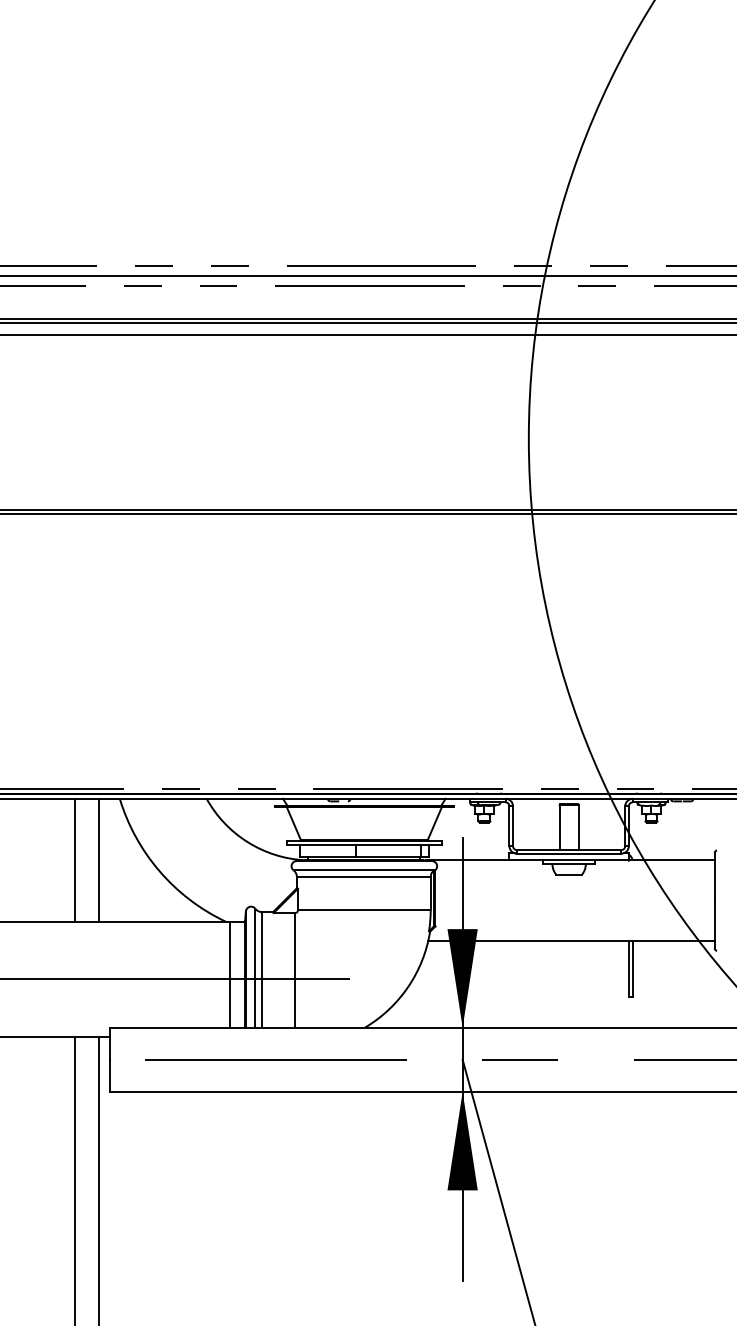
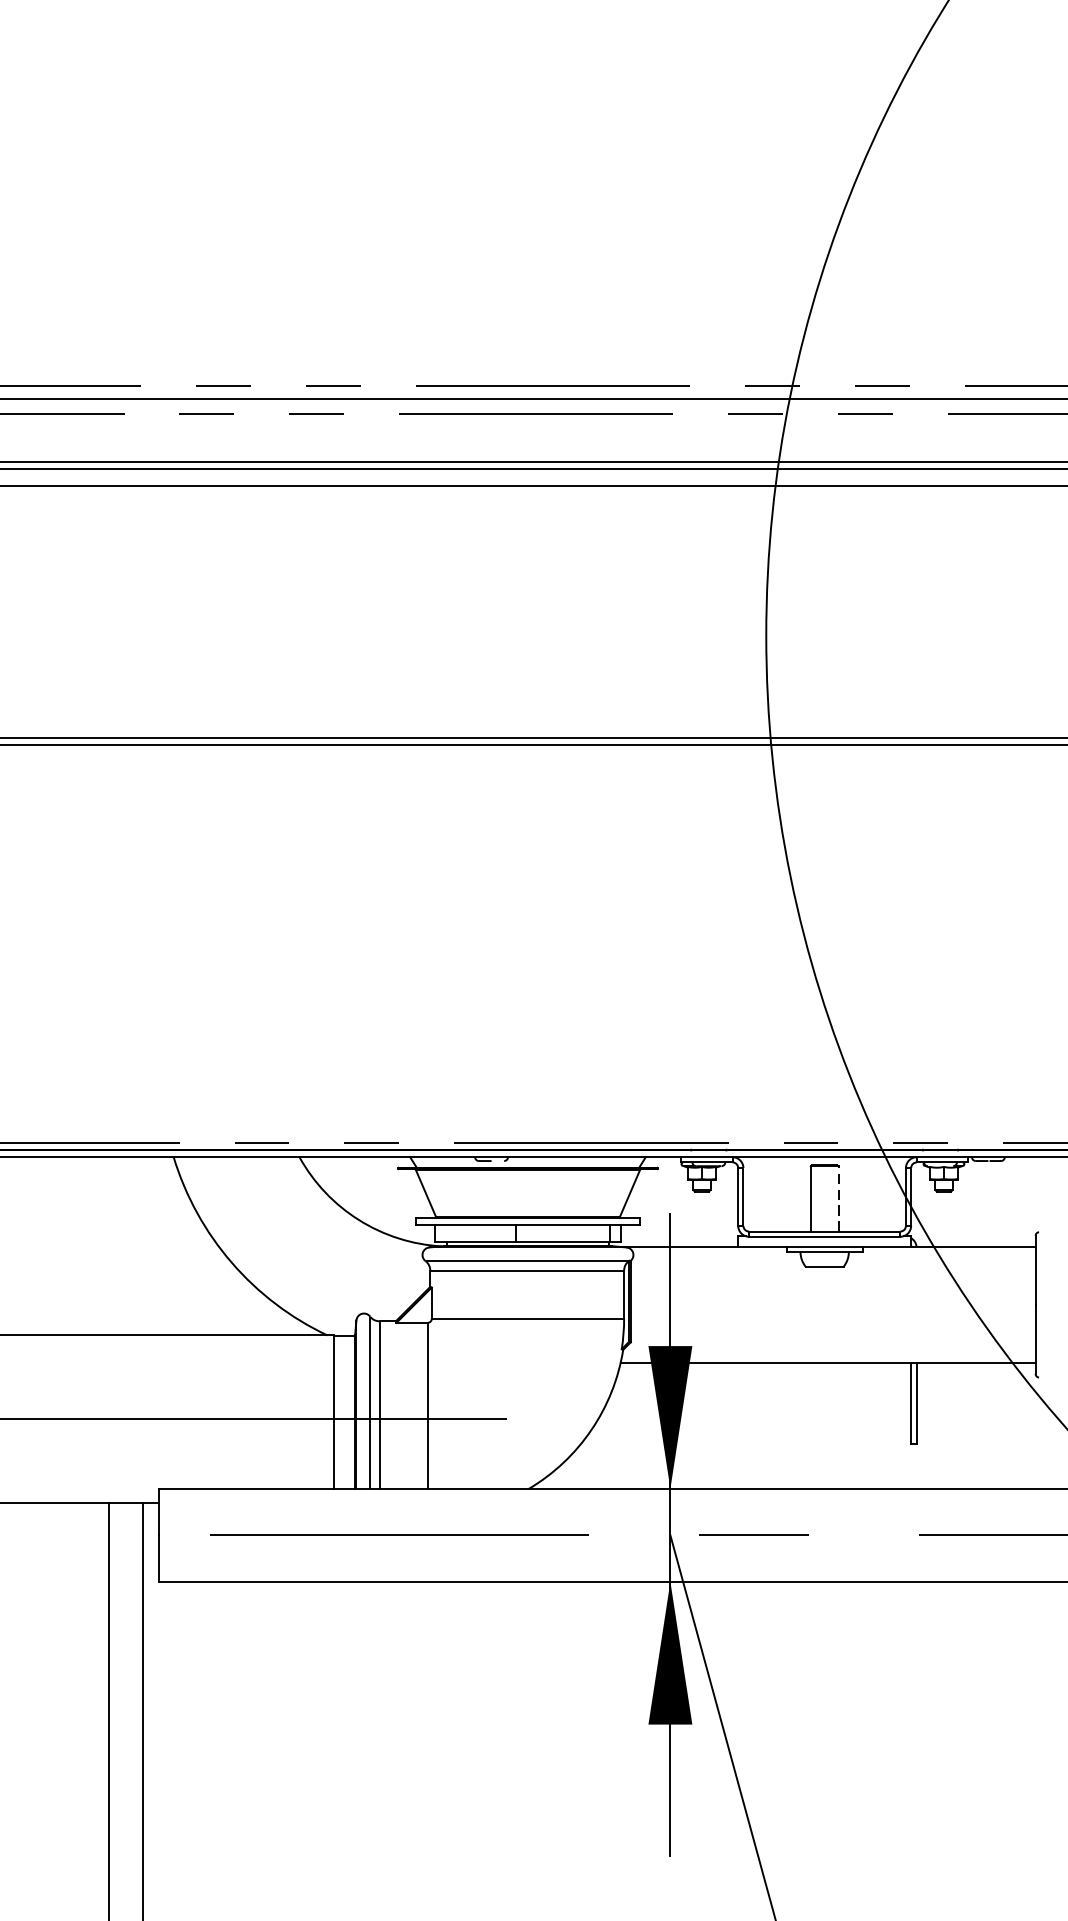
line: (578, 827) -> (838, 1198), solid -> dashed
line: (75, 859) -> (109, 1245), removed
line: (98, 859) -> (142, 1245), removed

